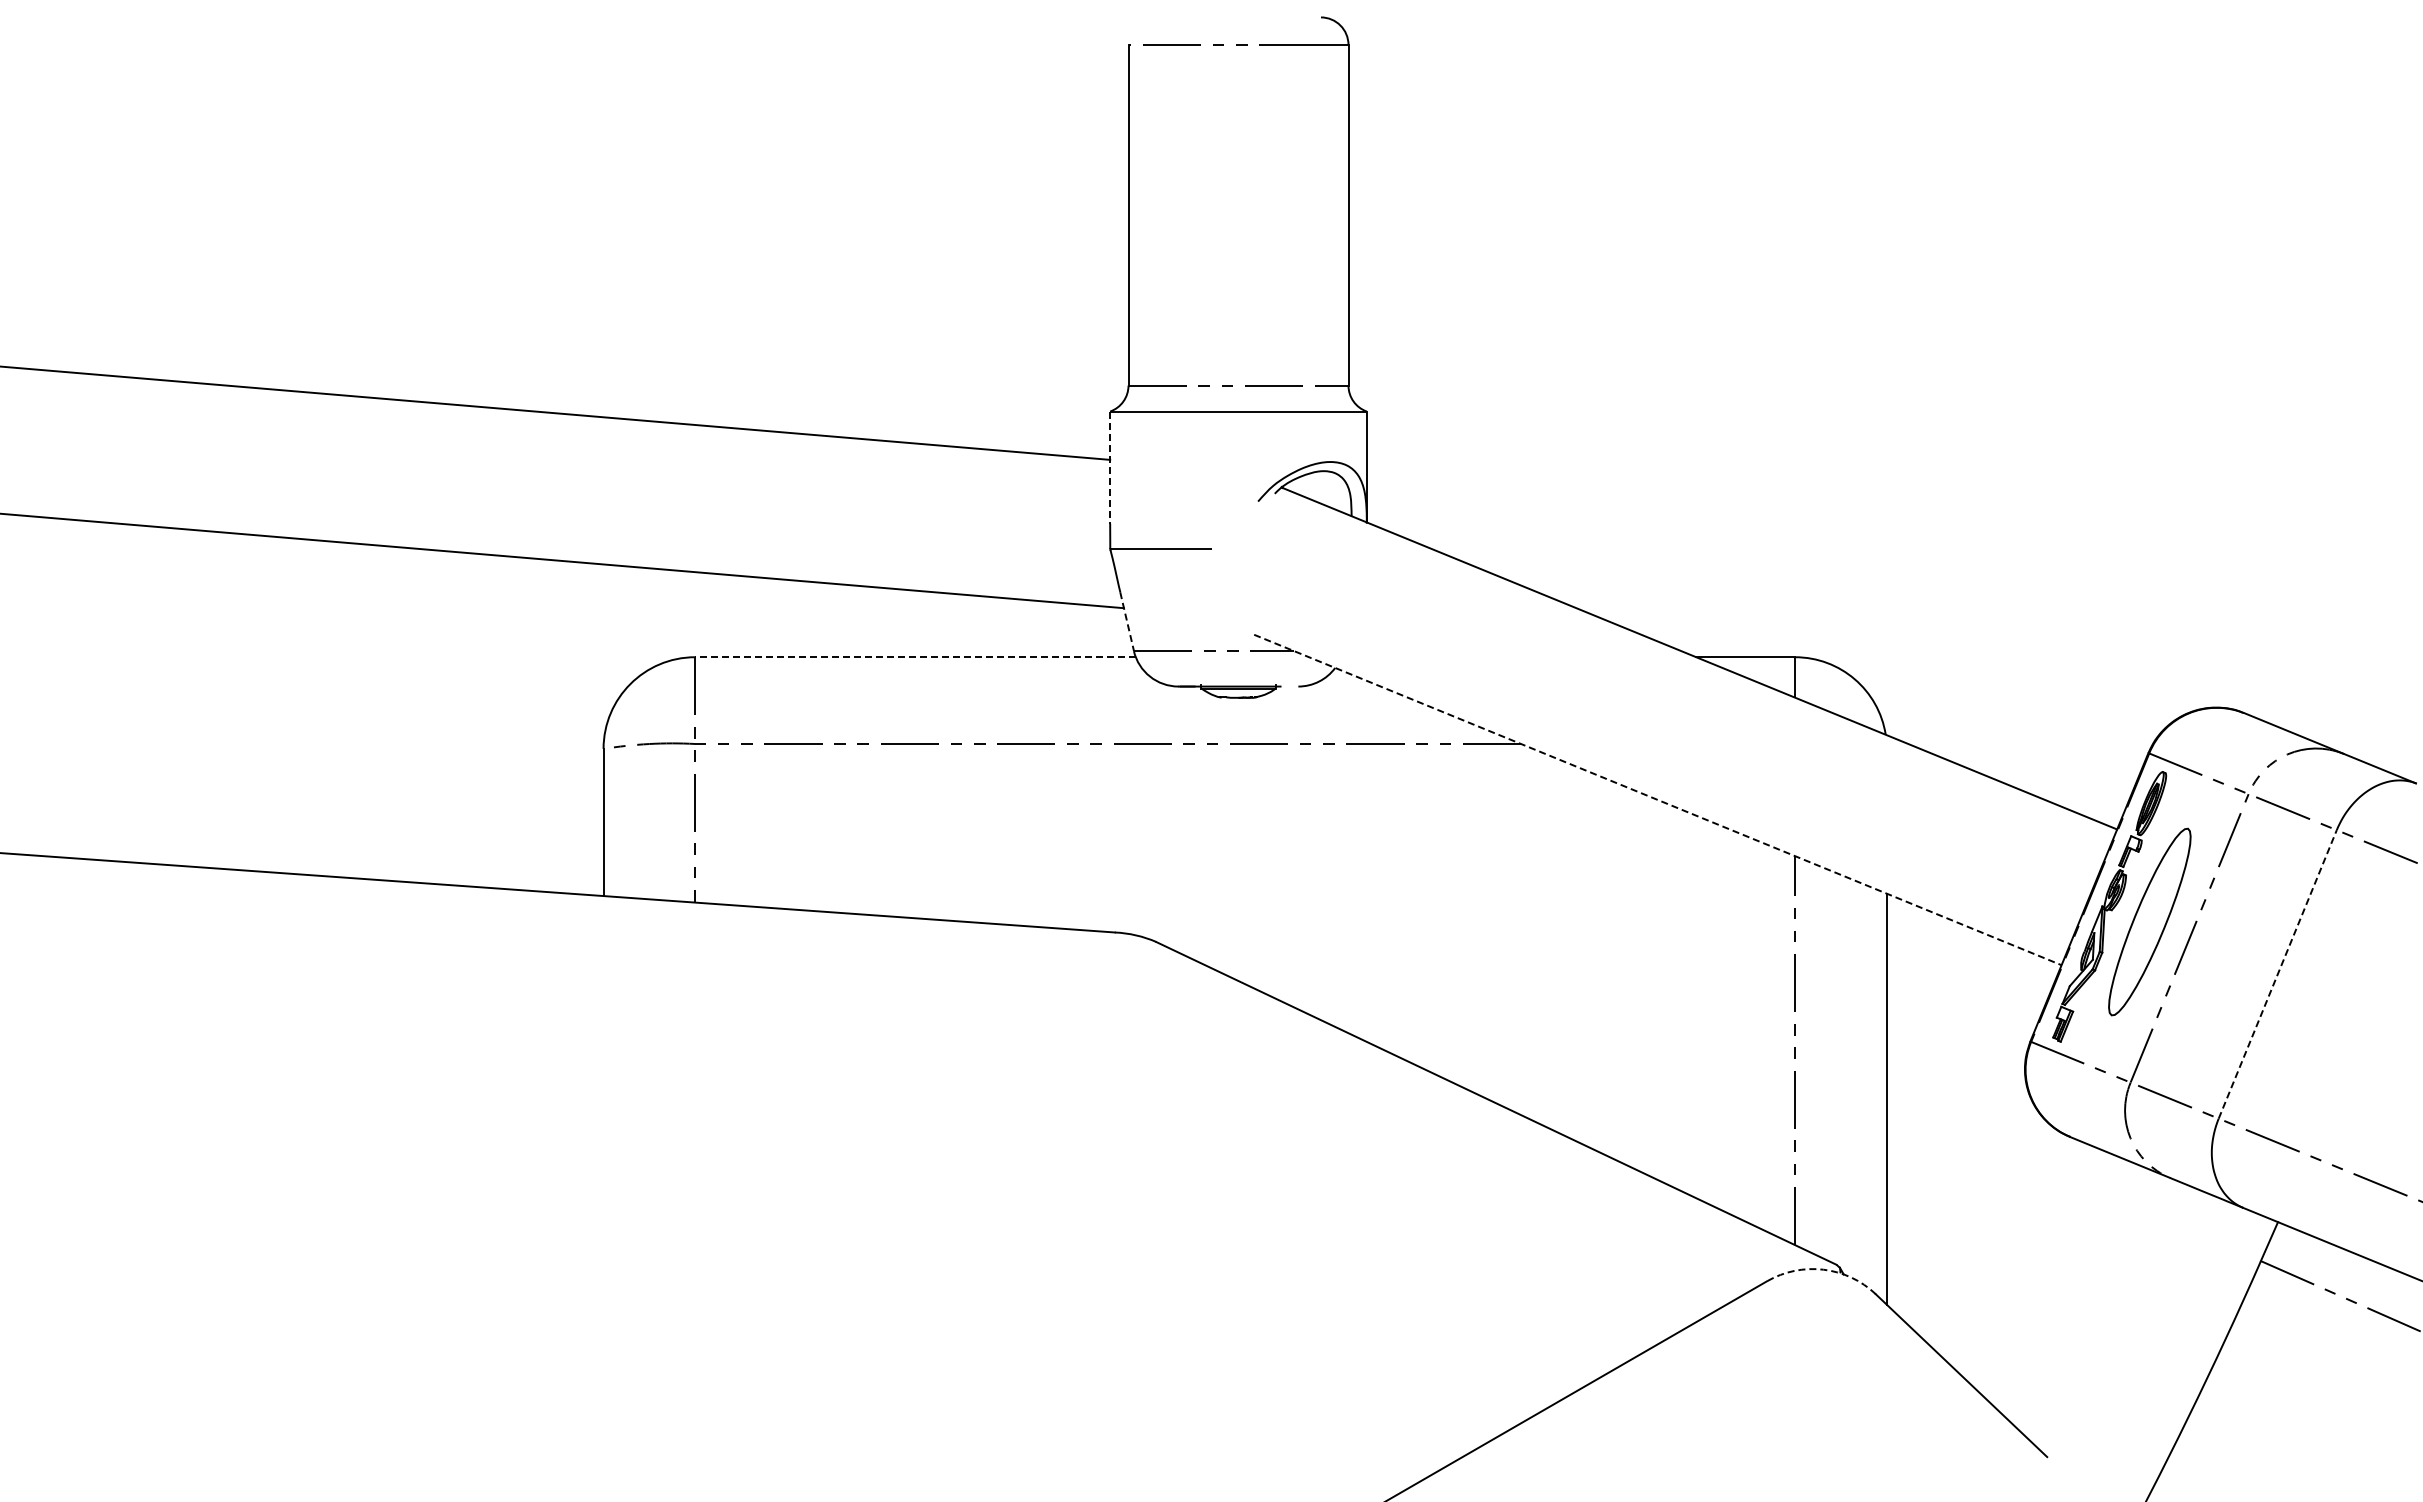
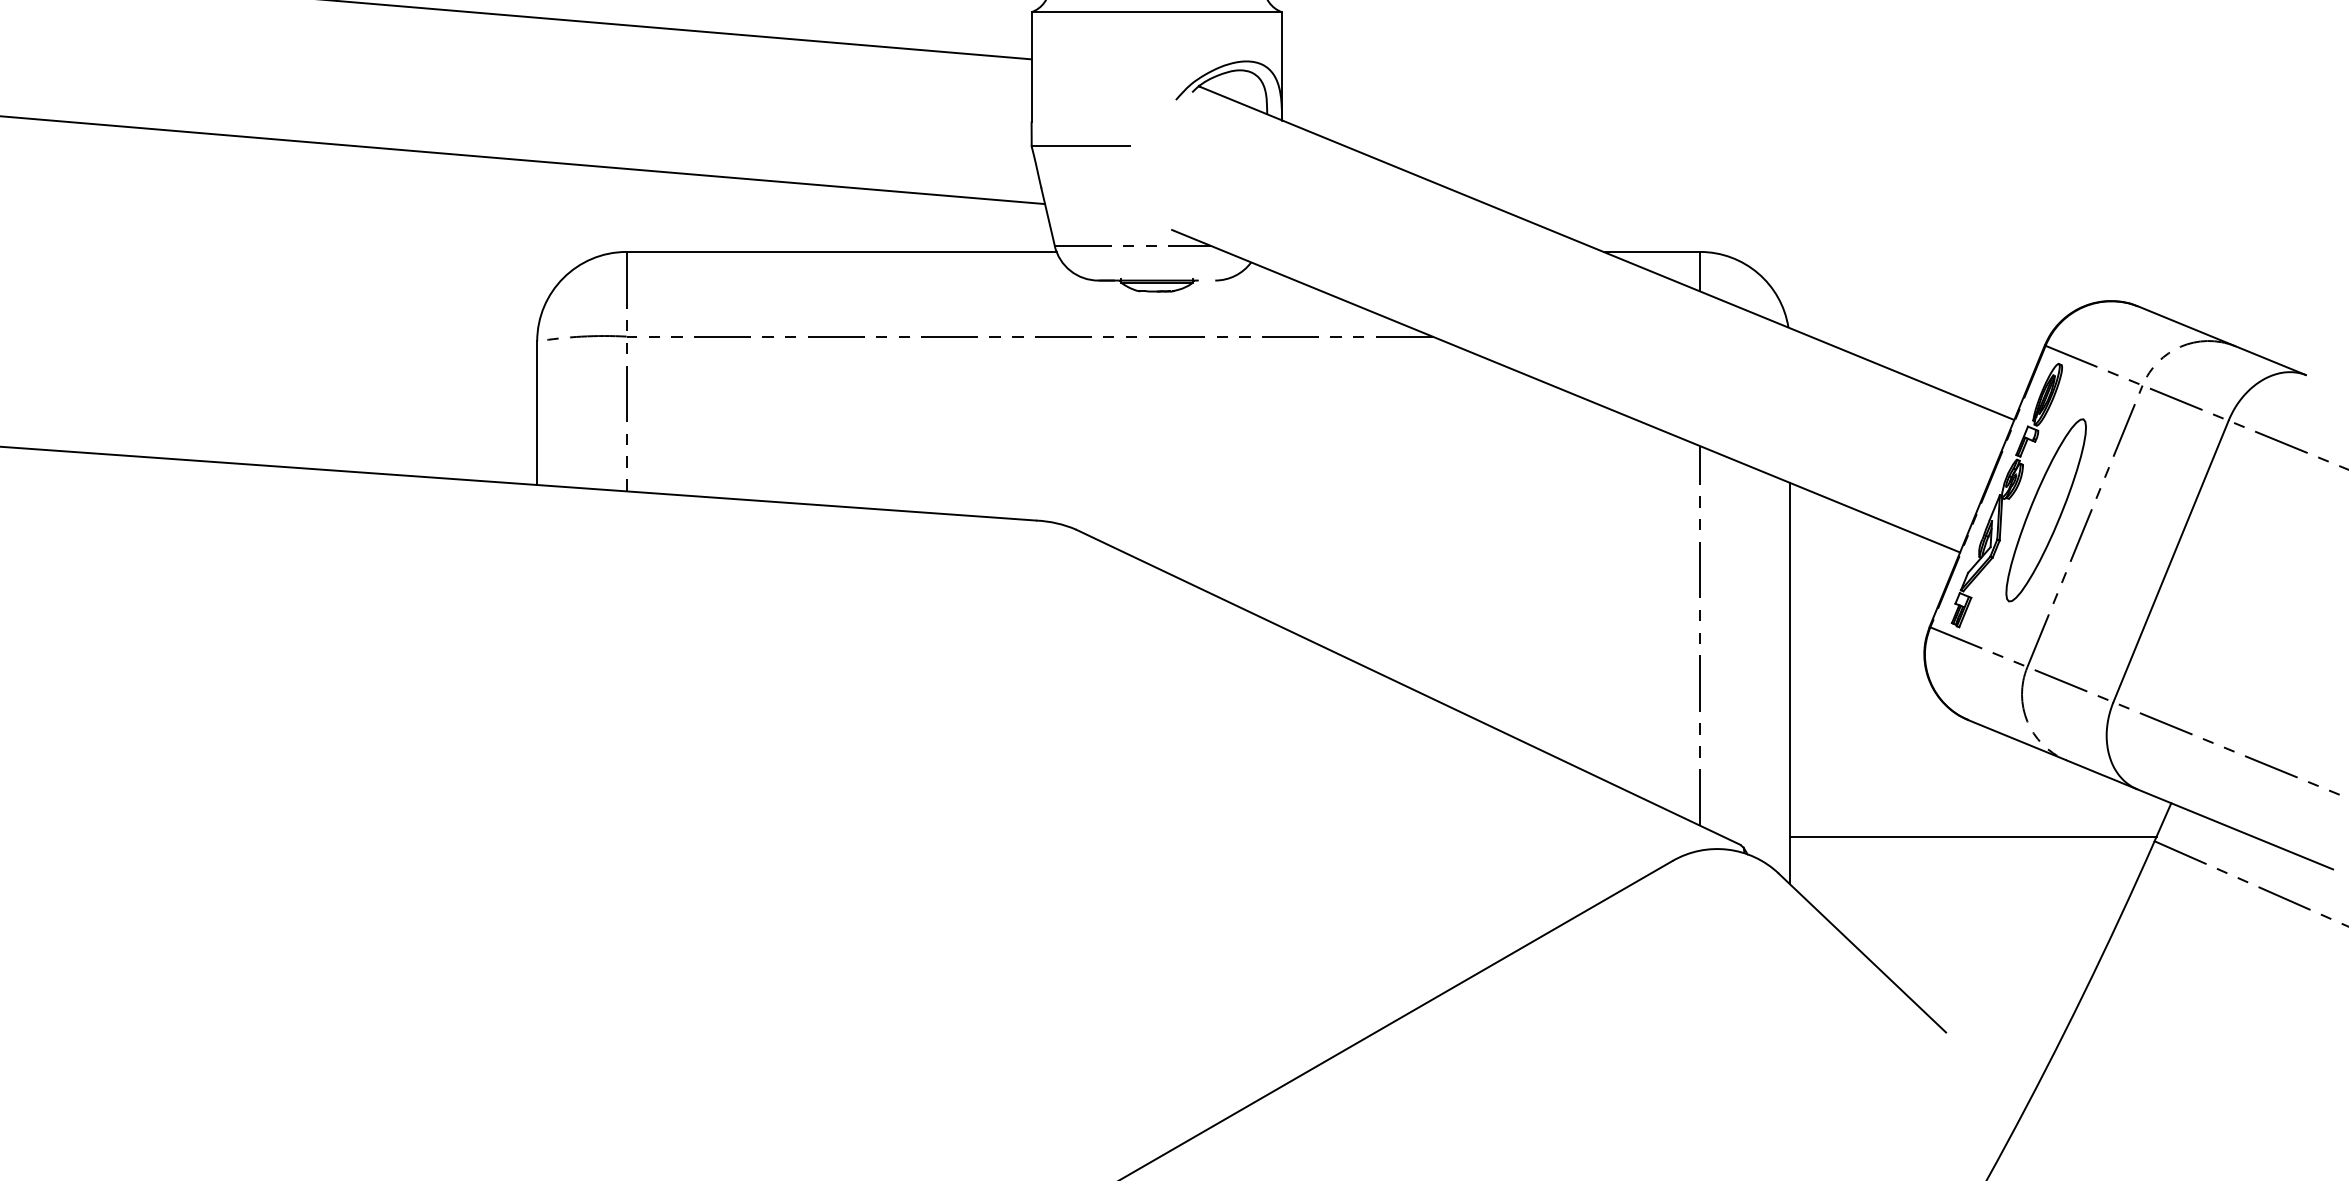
line: (1110, 468) -> (1031, 67), dashed -> solid
line: (1127, 622) -> (1048, 218), dashed -> solid
line: (915, 657) -> (841, 252), dashed -> solid
line: (1658, 800) -> (1566, 391), dashed -> solid
line: (2277, 974) -> (2170, 561), dashed -> solid
line: (2074, 1256) -> (1972, 836), added
arc: (1823, 1269) -> (1727, 849), dashed -> solid

